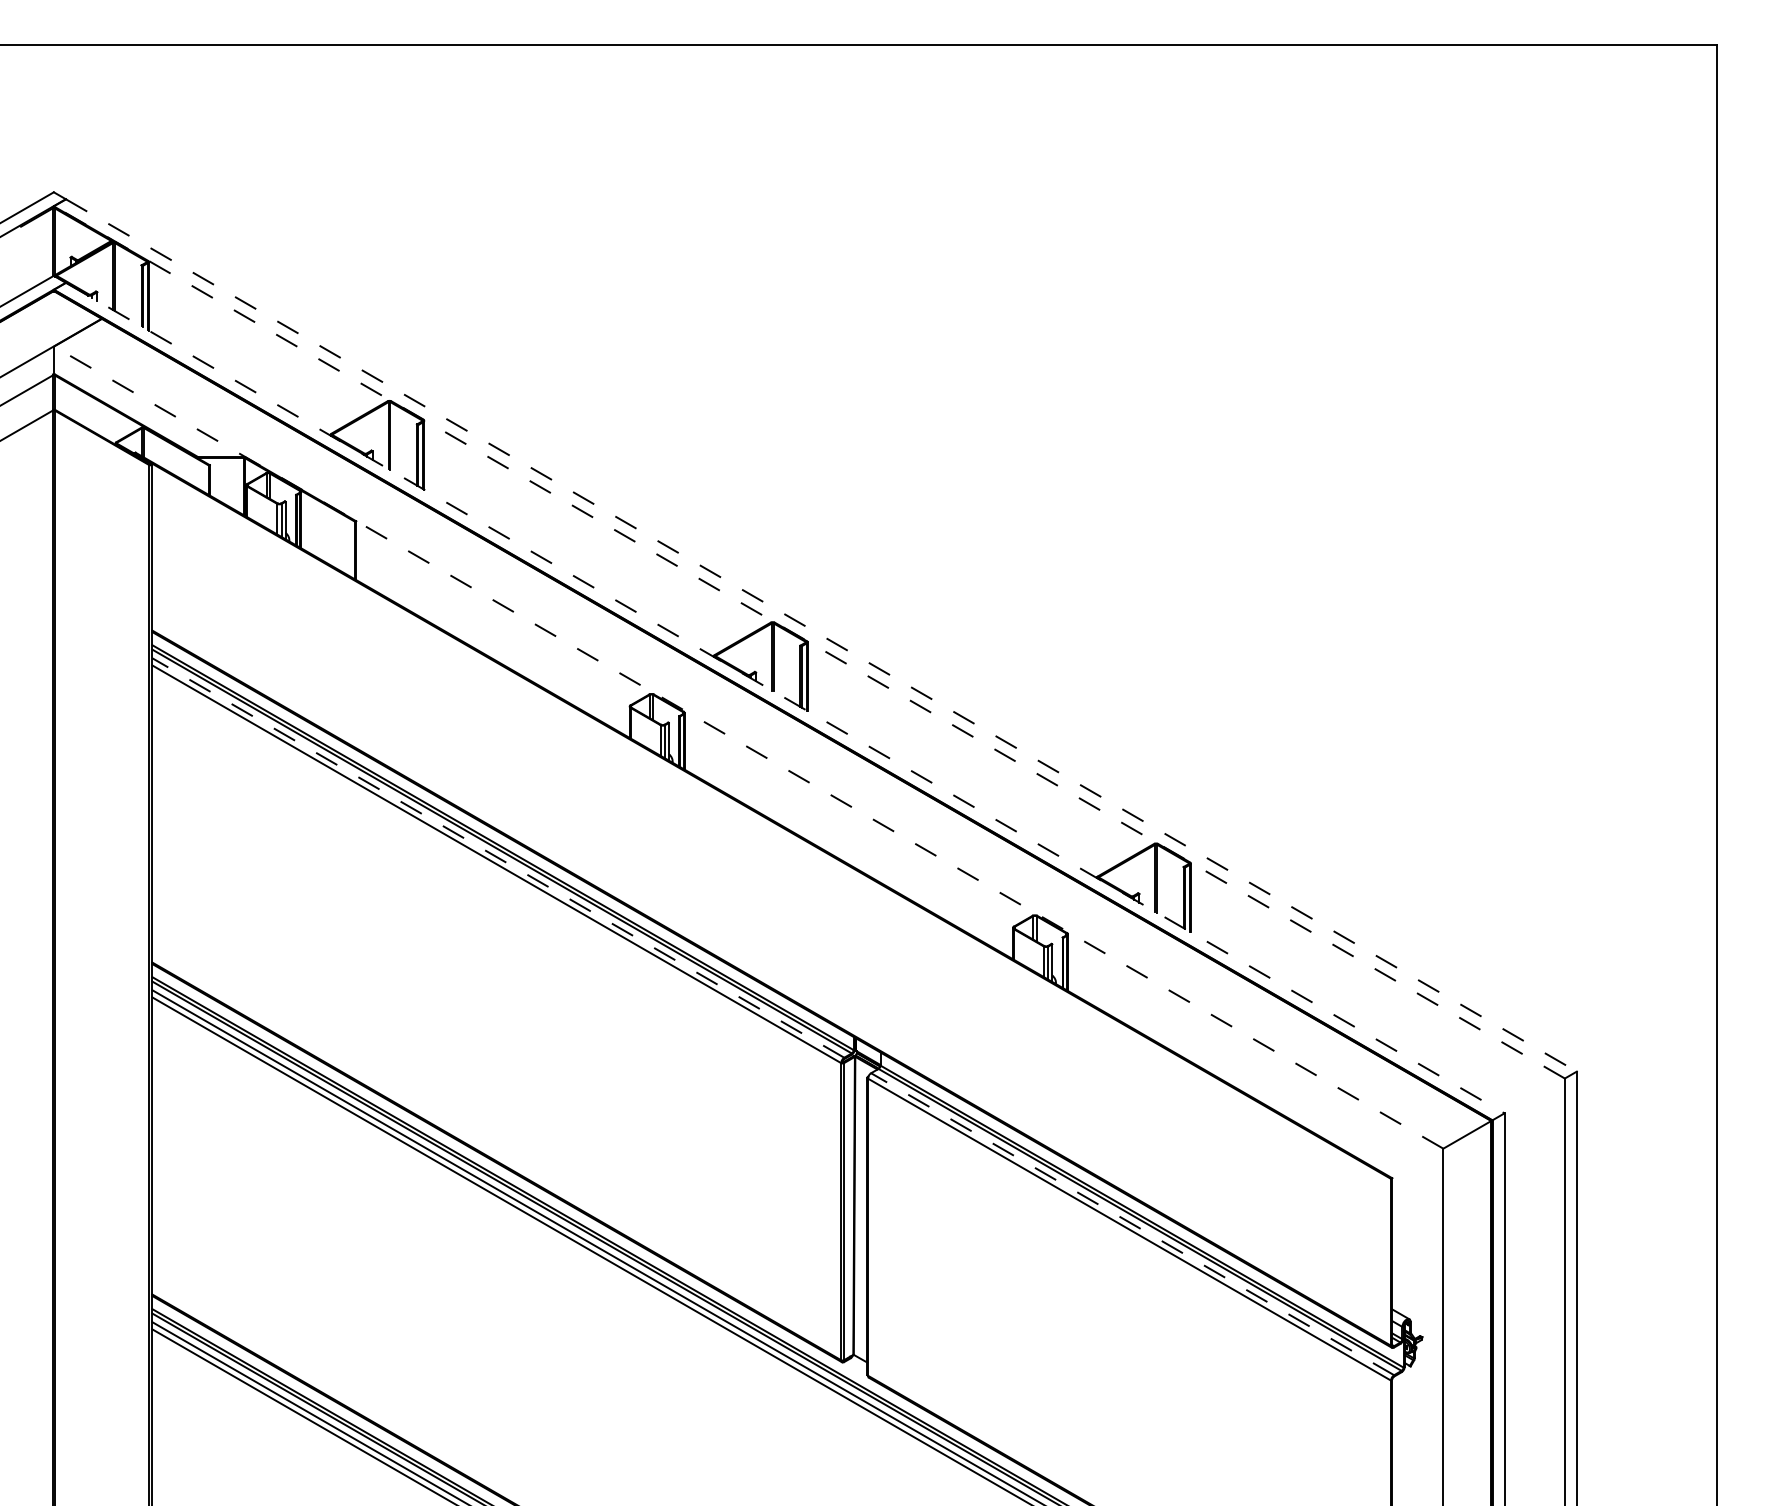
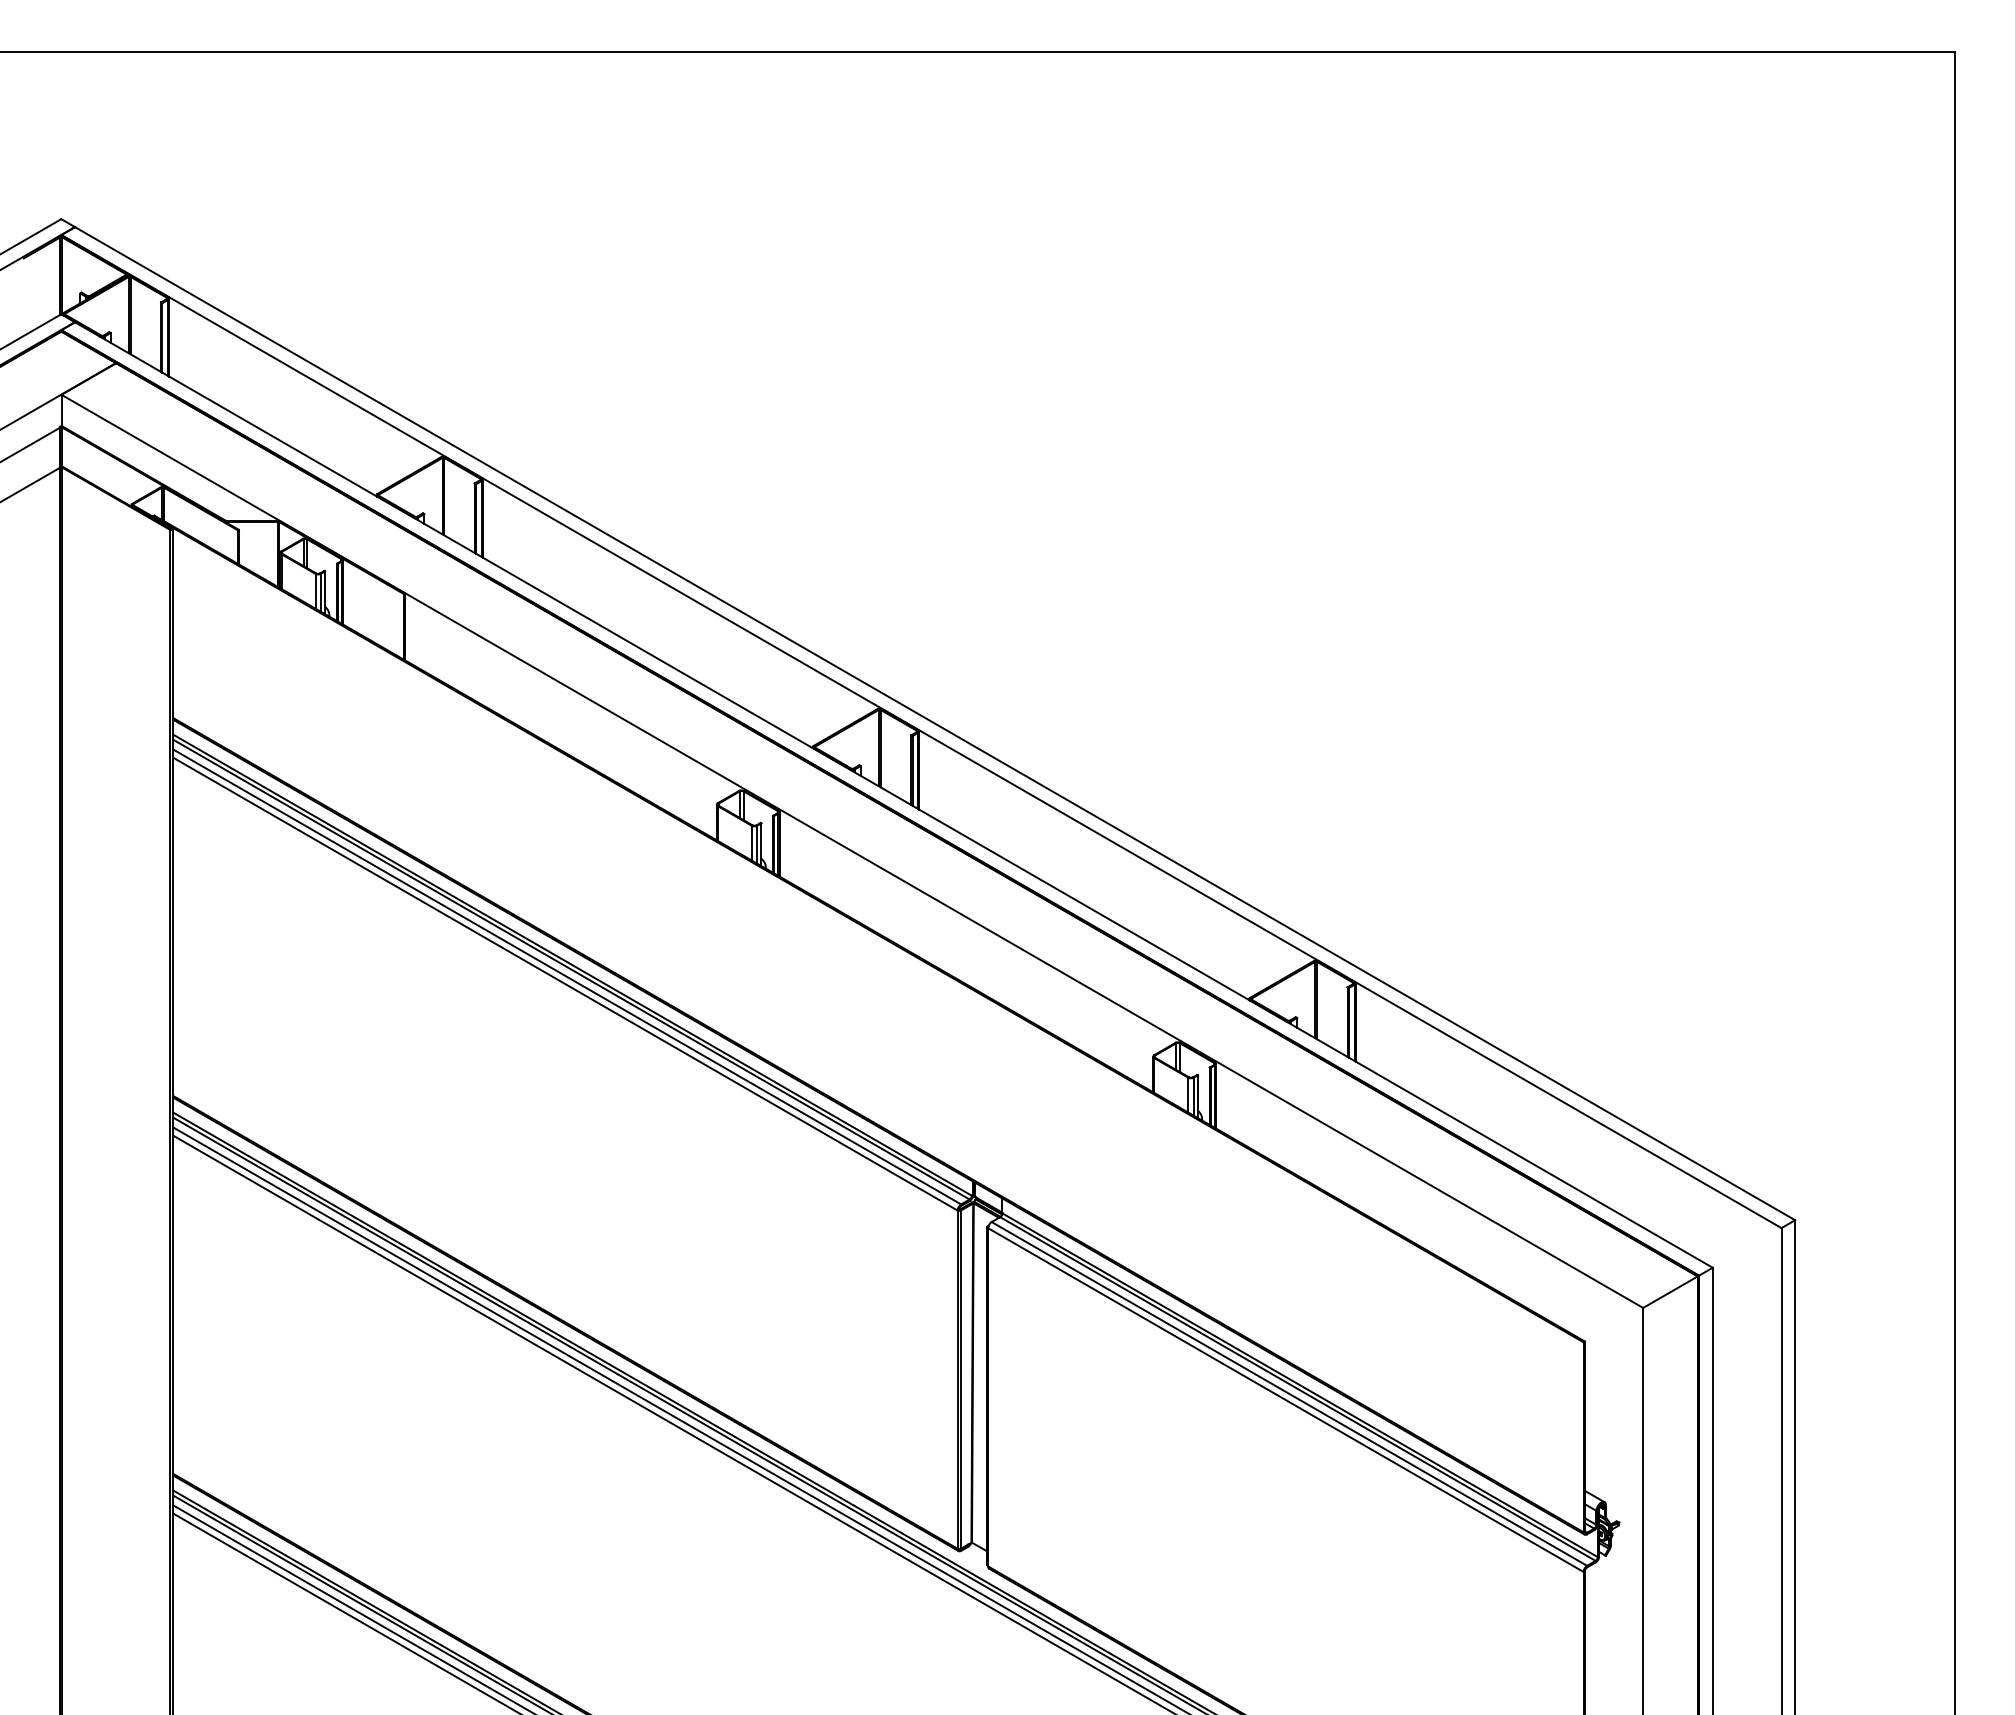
line: (821, 635) -> (935, 723), dashed -> solid
line: (809, 642) -> (921, 731), dashed -> solid
line: (785, 698) -> (894, 795), dashed -> solid
line: (747, 747) -> (851, 851), dashed -> solid
line: (498, 857) -> (567, 976), dashed -> solid
line: (1132, 1223) -> (1289, 1393), dashed -> solid

